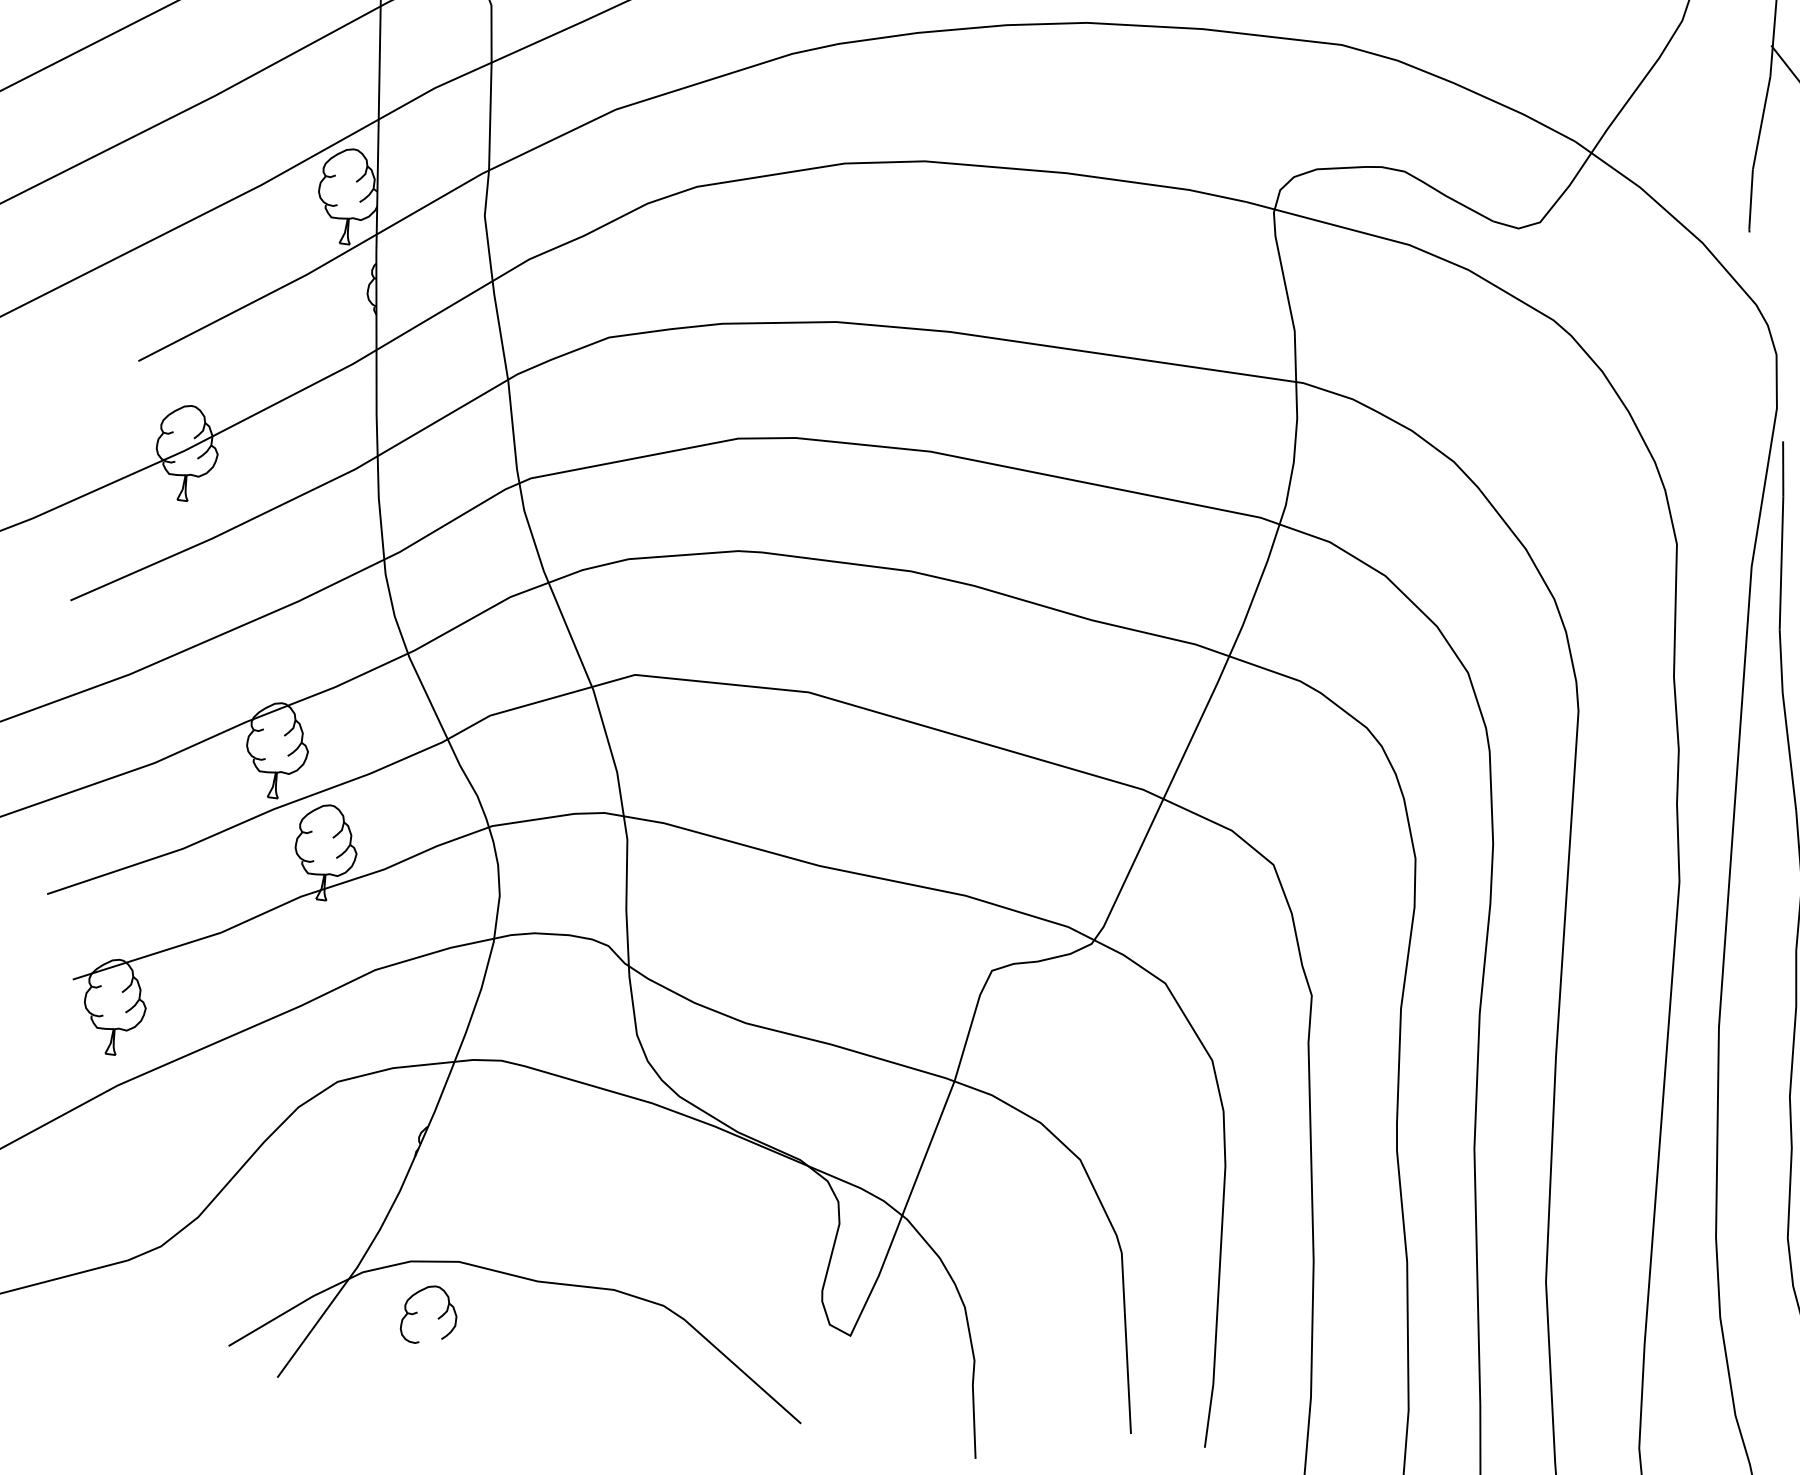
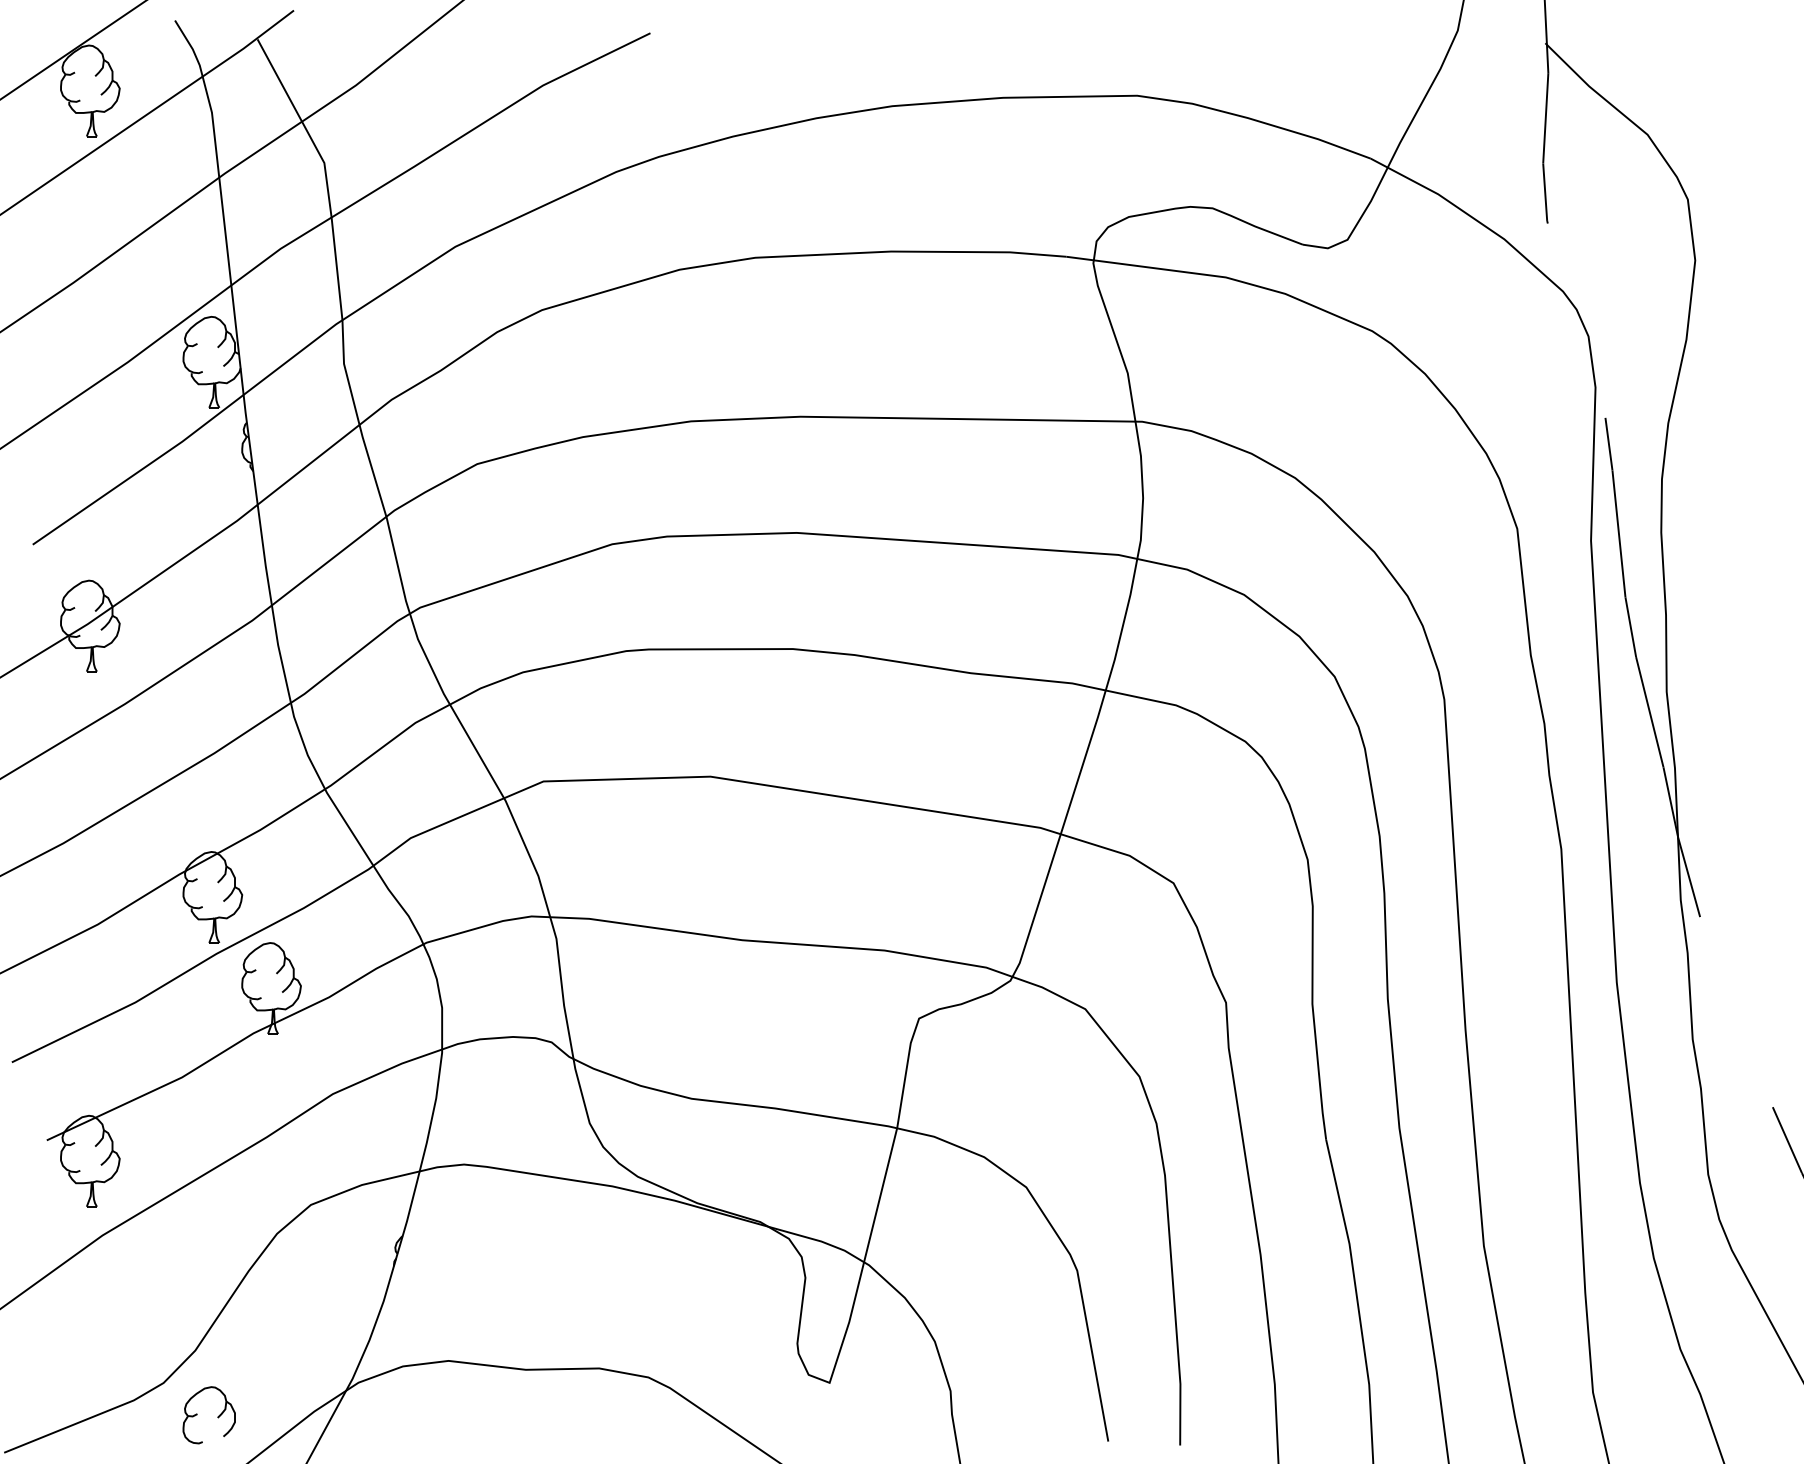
part: (437, 1317) -> (217, 1416), moved

